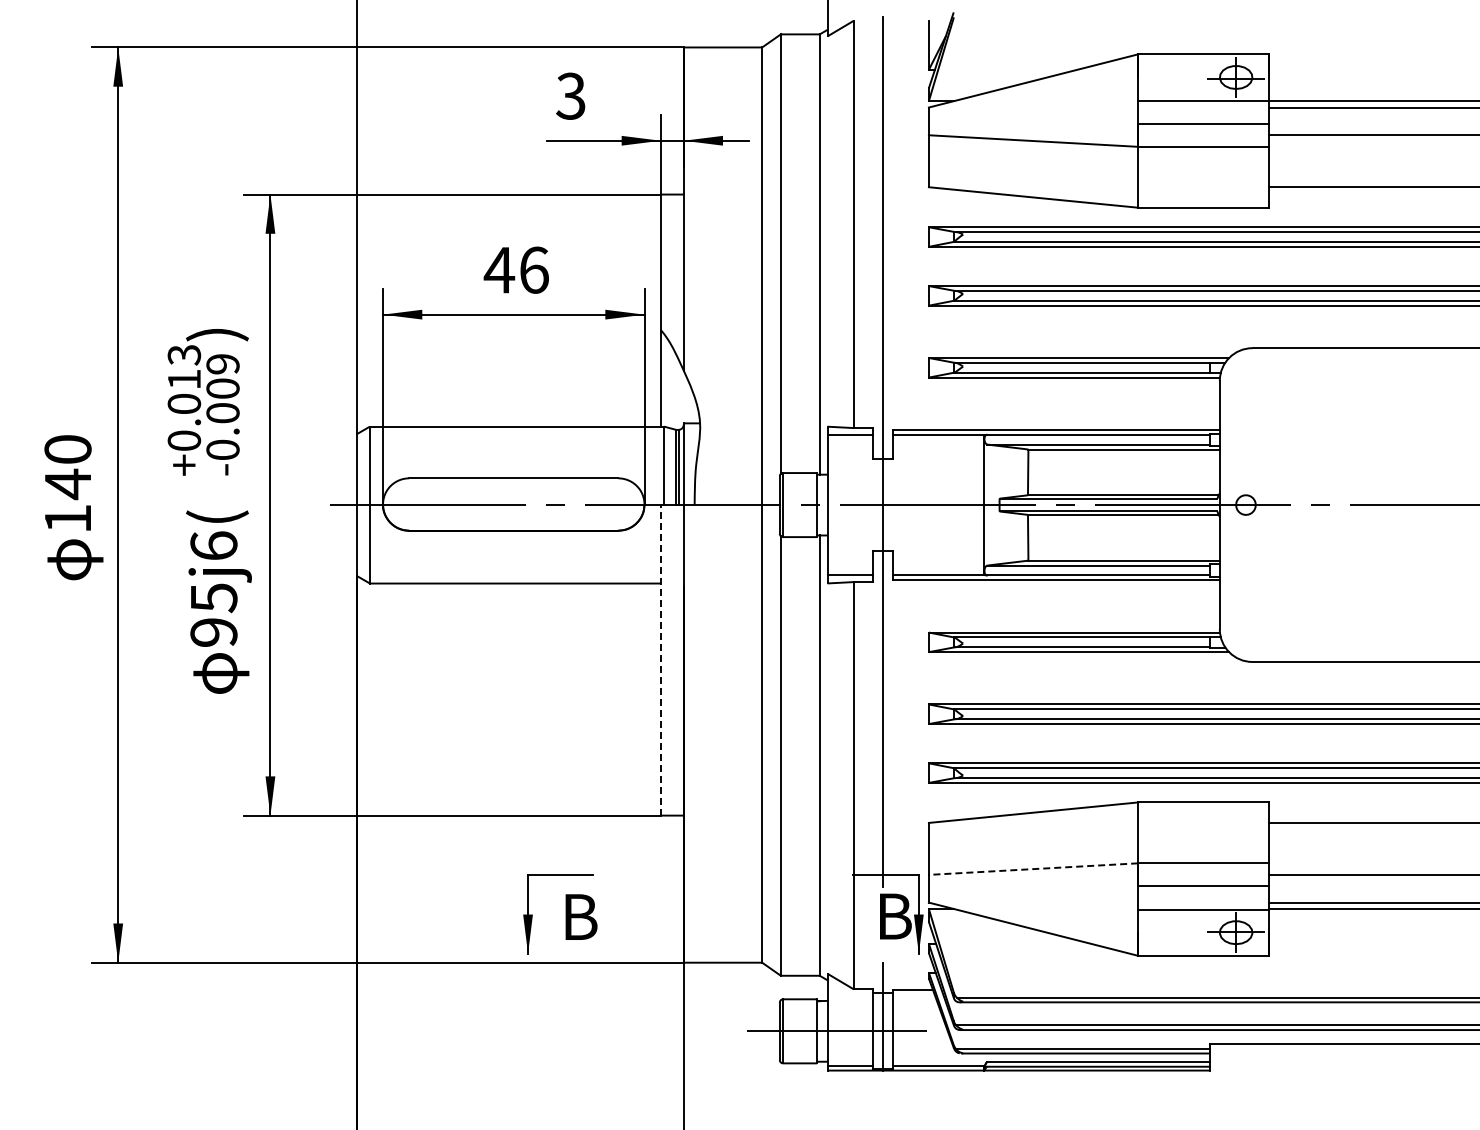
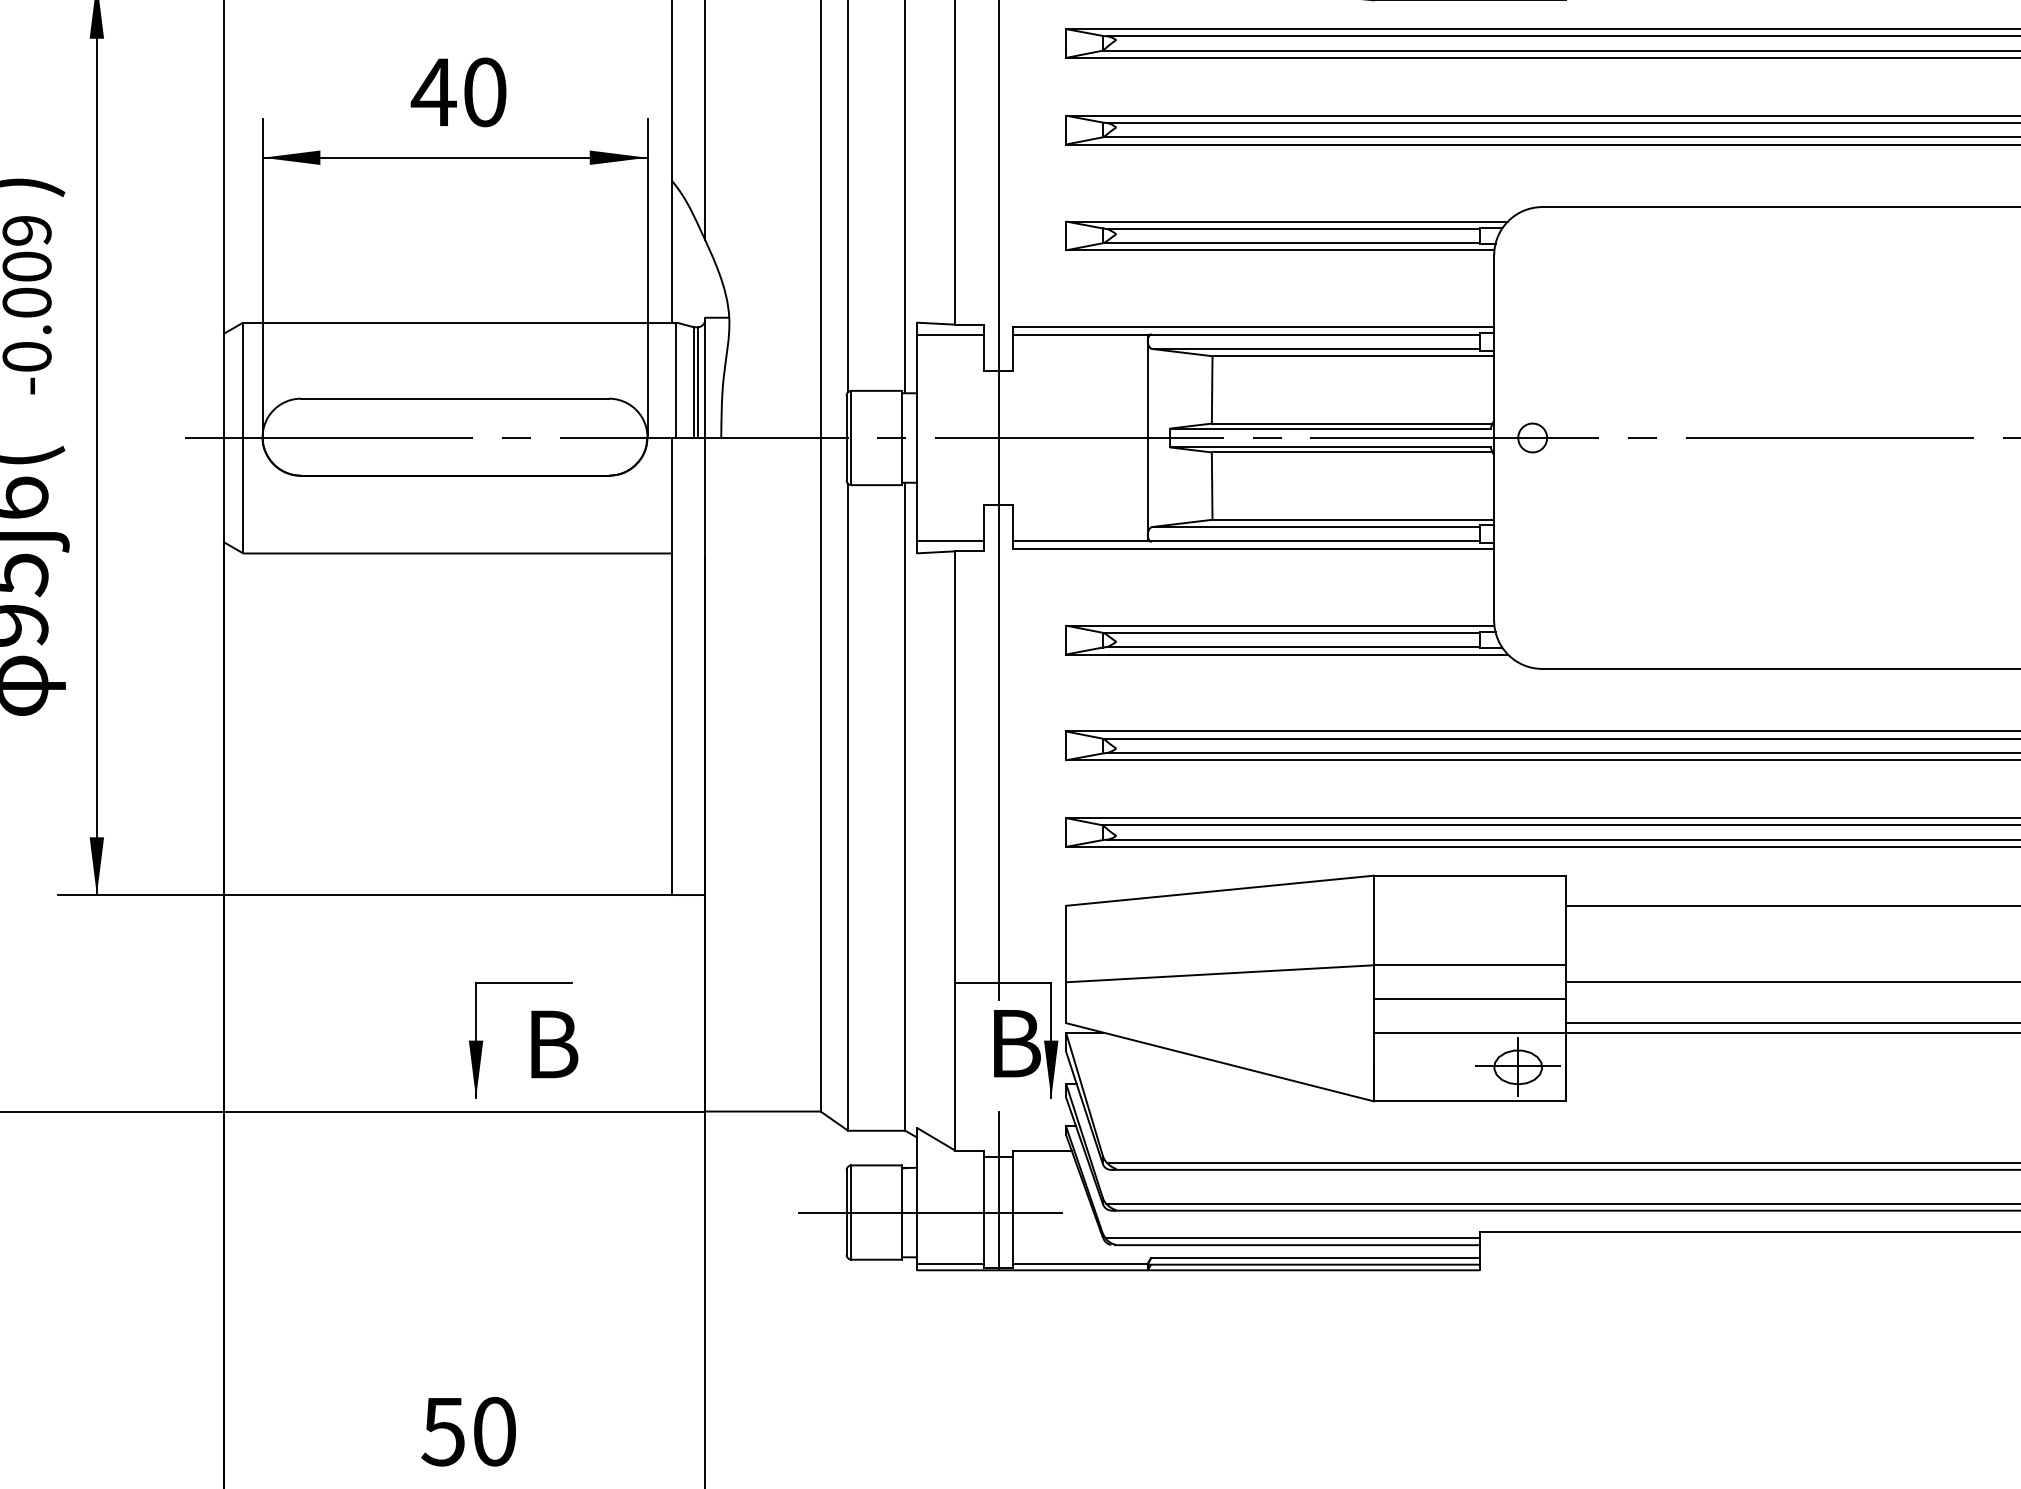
text: (534, 269) -> (485, 91), 46 -> 40
line: (660, 659) -> (670, 665), dashed -> solid
line: (1033, 869) -> (1219, 974), dashed -> solid

